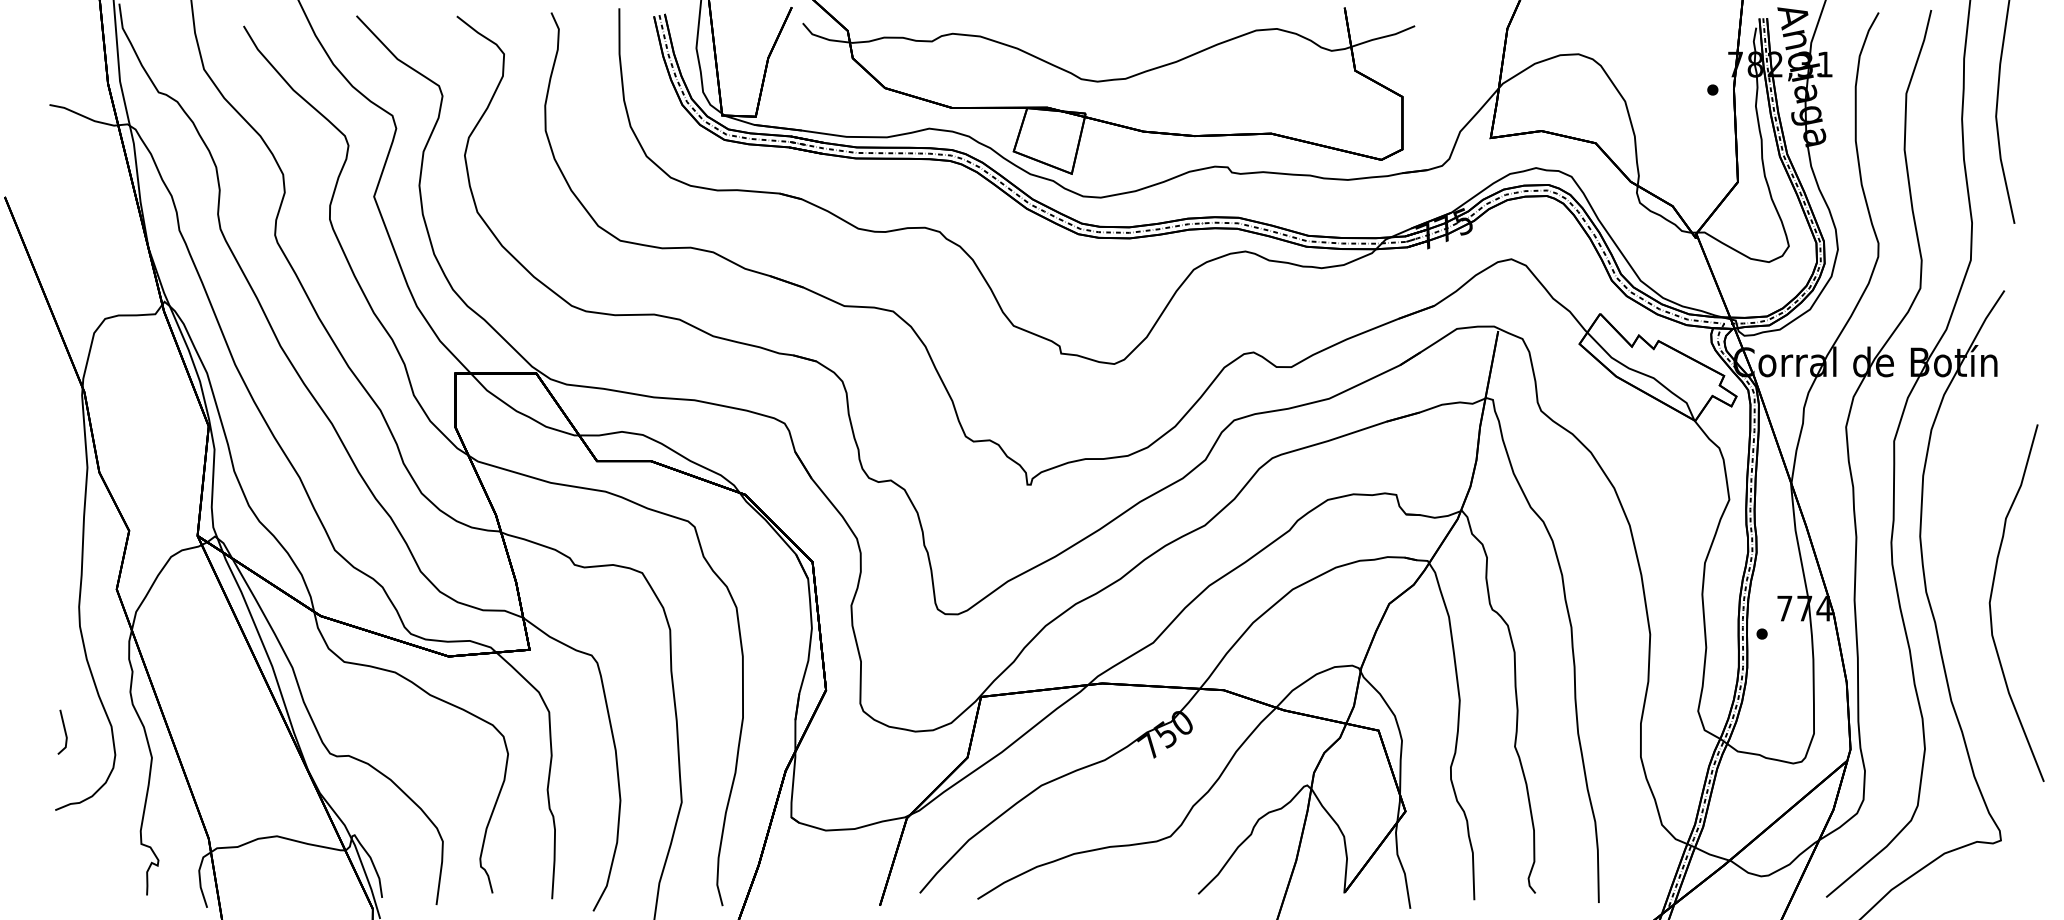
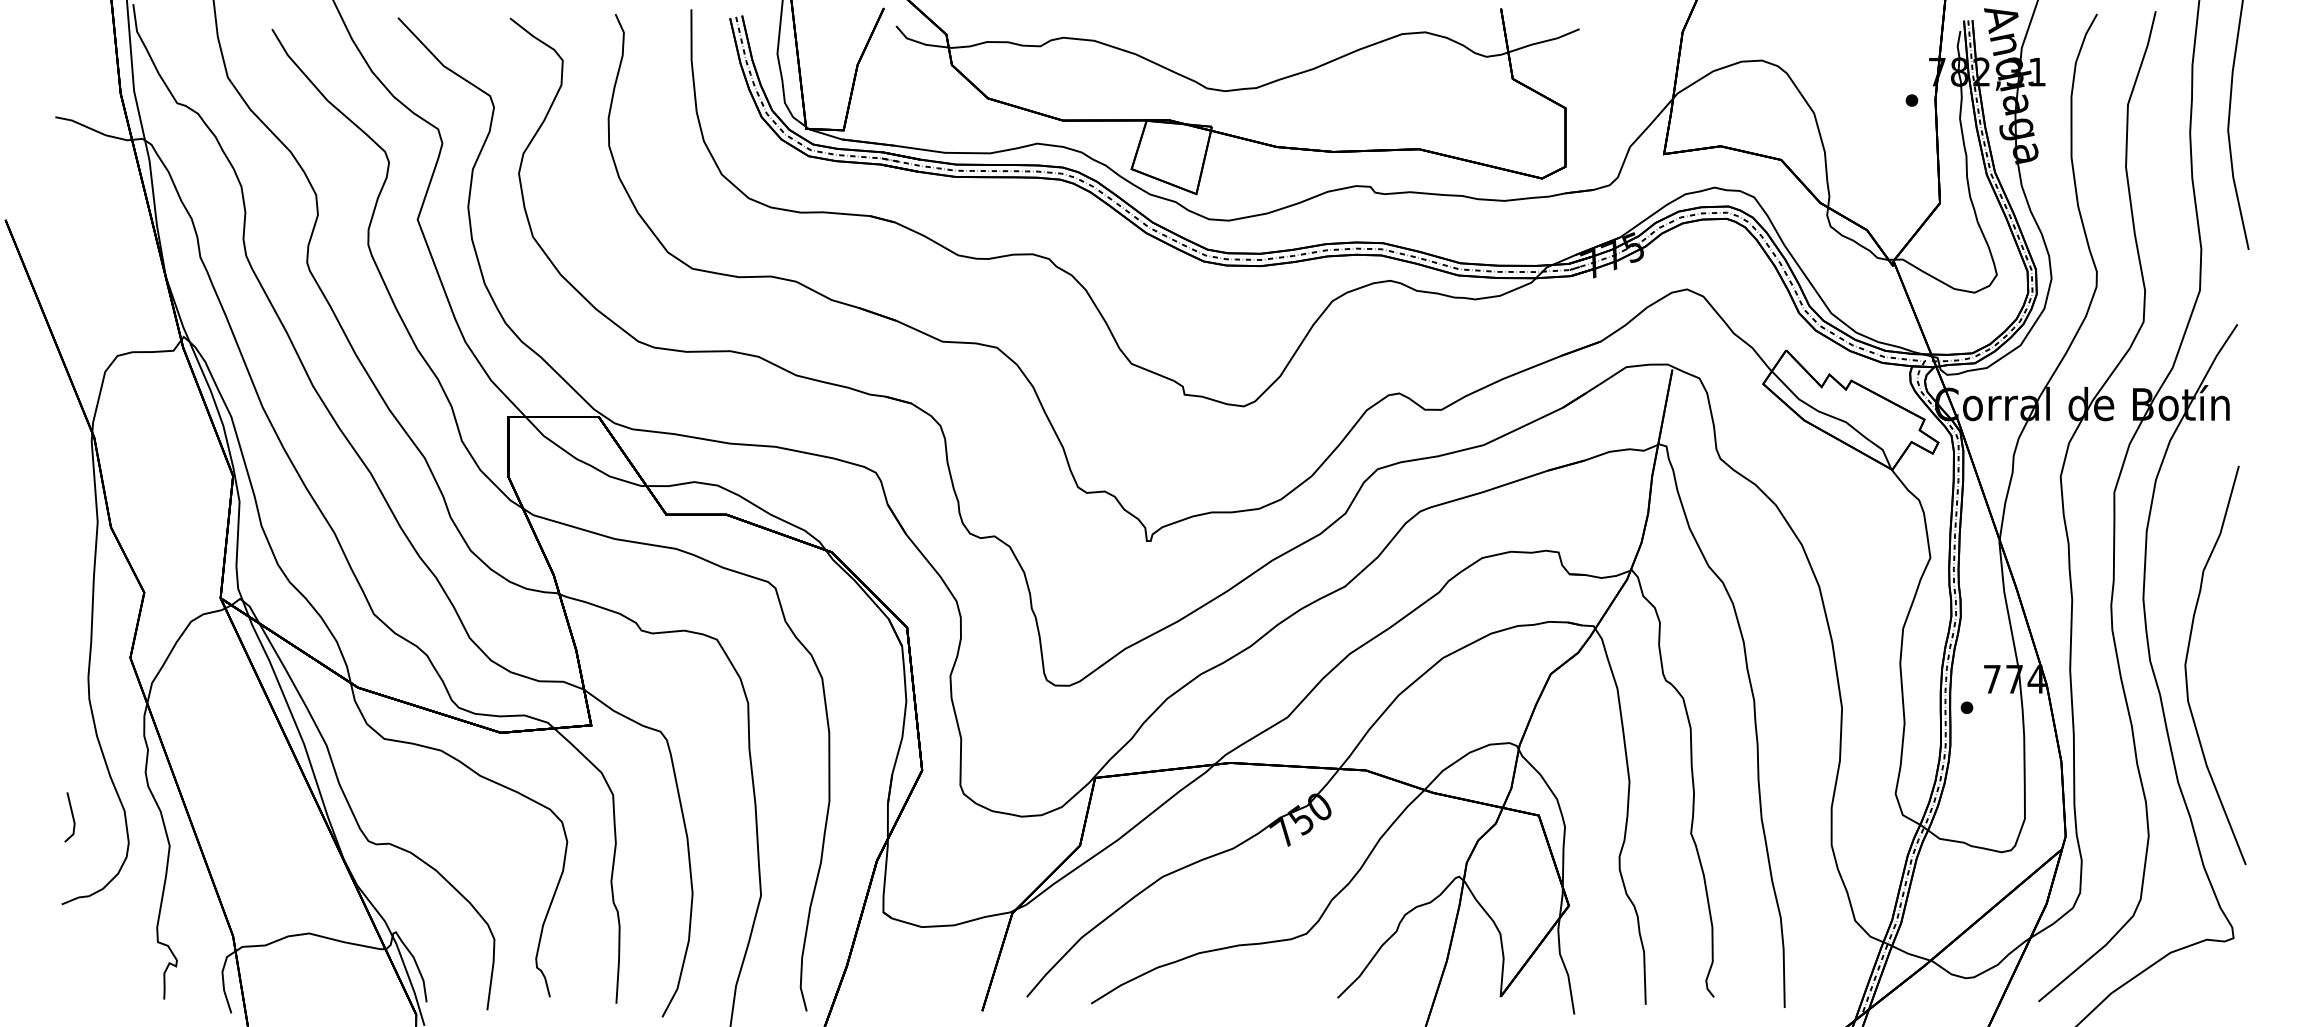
curve: (1991, 600) -> (2187, 662), moved

